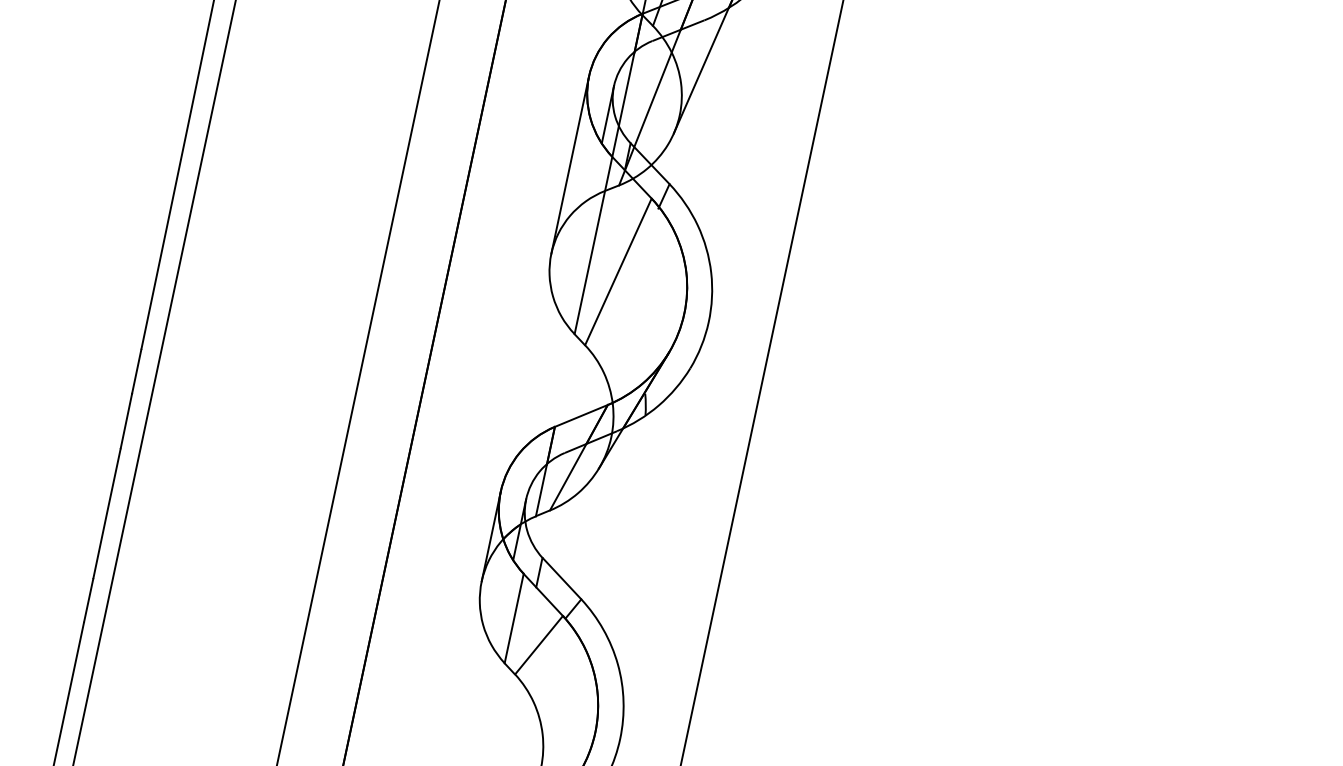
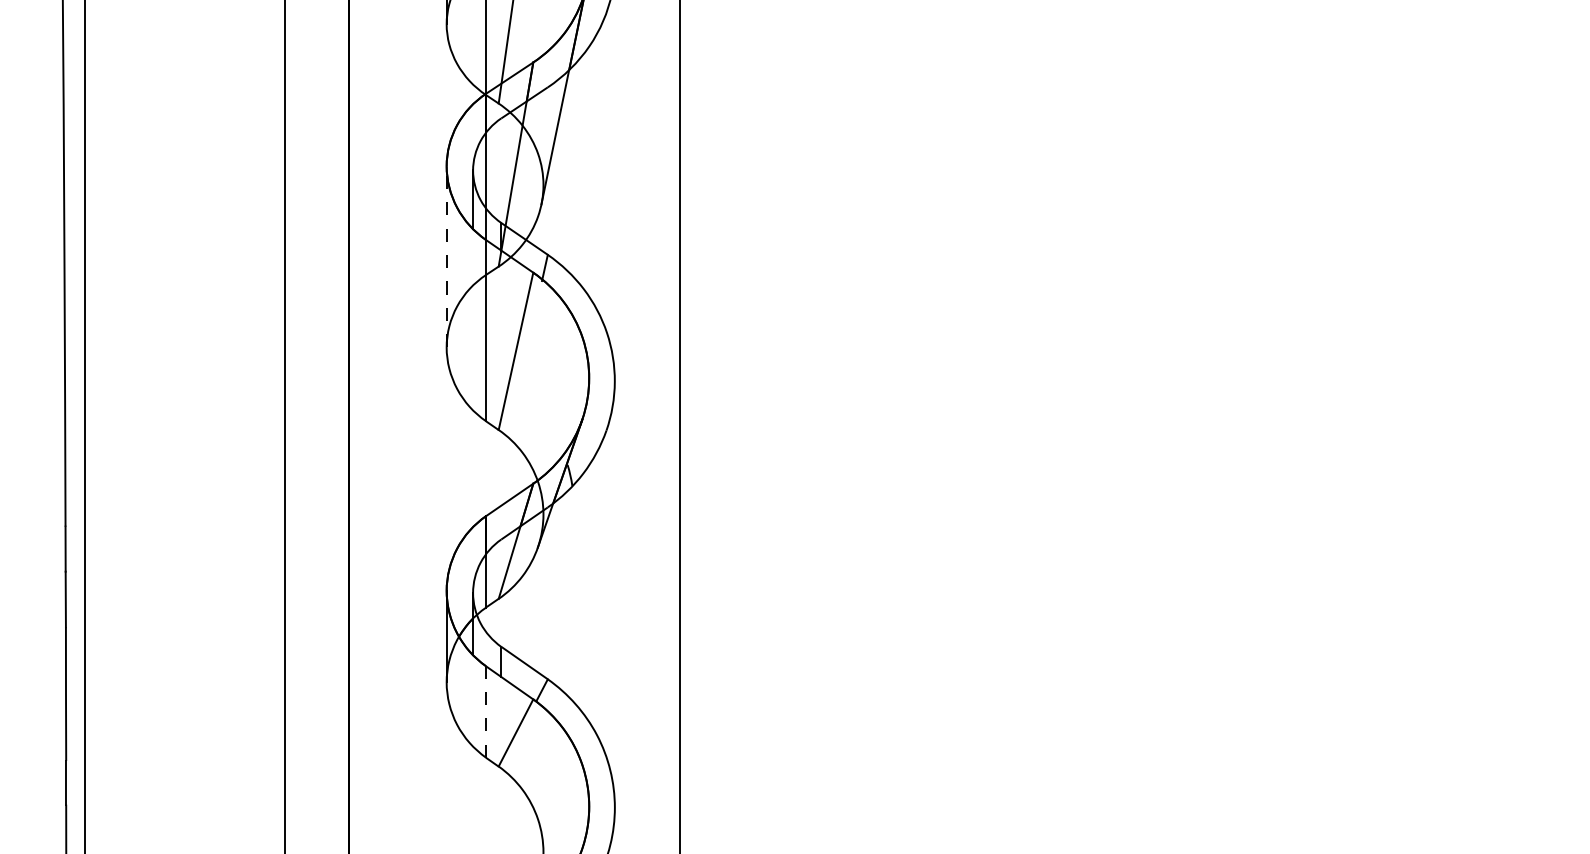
line: (570, 164) -> (446, 256), solid -> dashed
line: (514, 619) -> (486, 712), solid -> dashed

